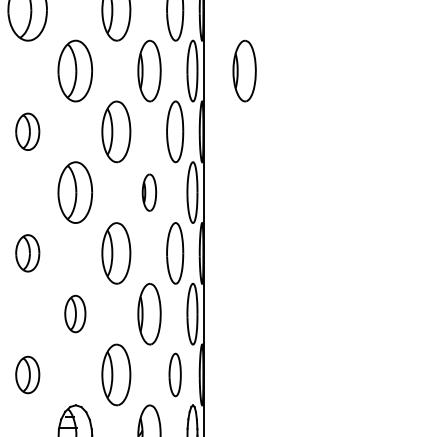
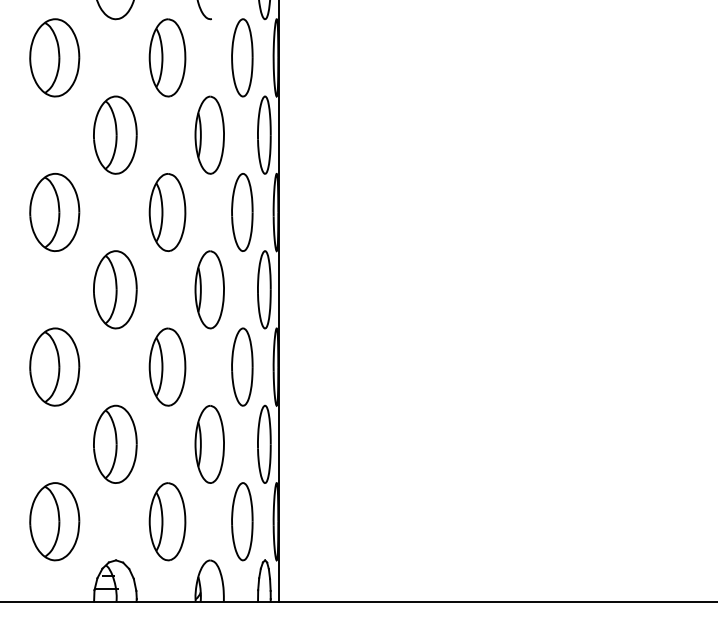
part: (244, 70) -> (330, 134), removed
part: (27, 131) -> (54, 212), size x1.67
part: (149, 192) -> (209, 289), size x1.67
part: (27, 252) -> (54, 366), size x1.67
part: (75, 313) -> (115, 443), size x1.67
part: (27, 374) -> (54, 521), size x1.67
part: (175, 374) -> (242, 521), size x1.43

